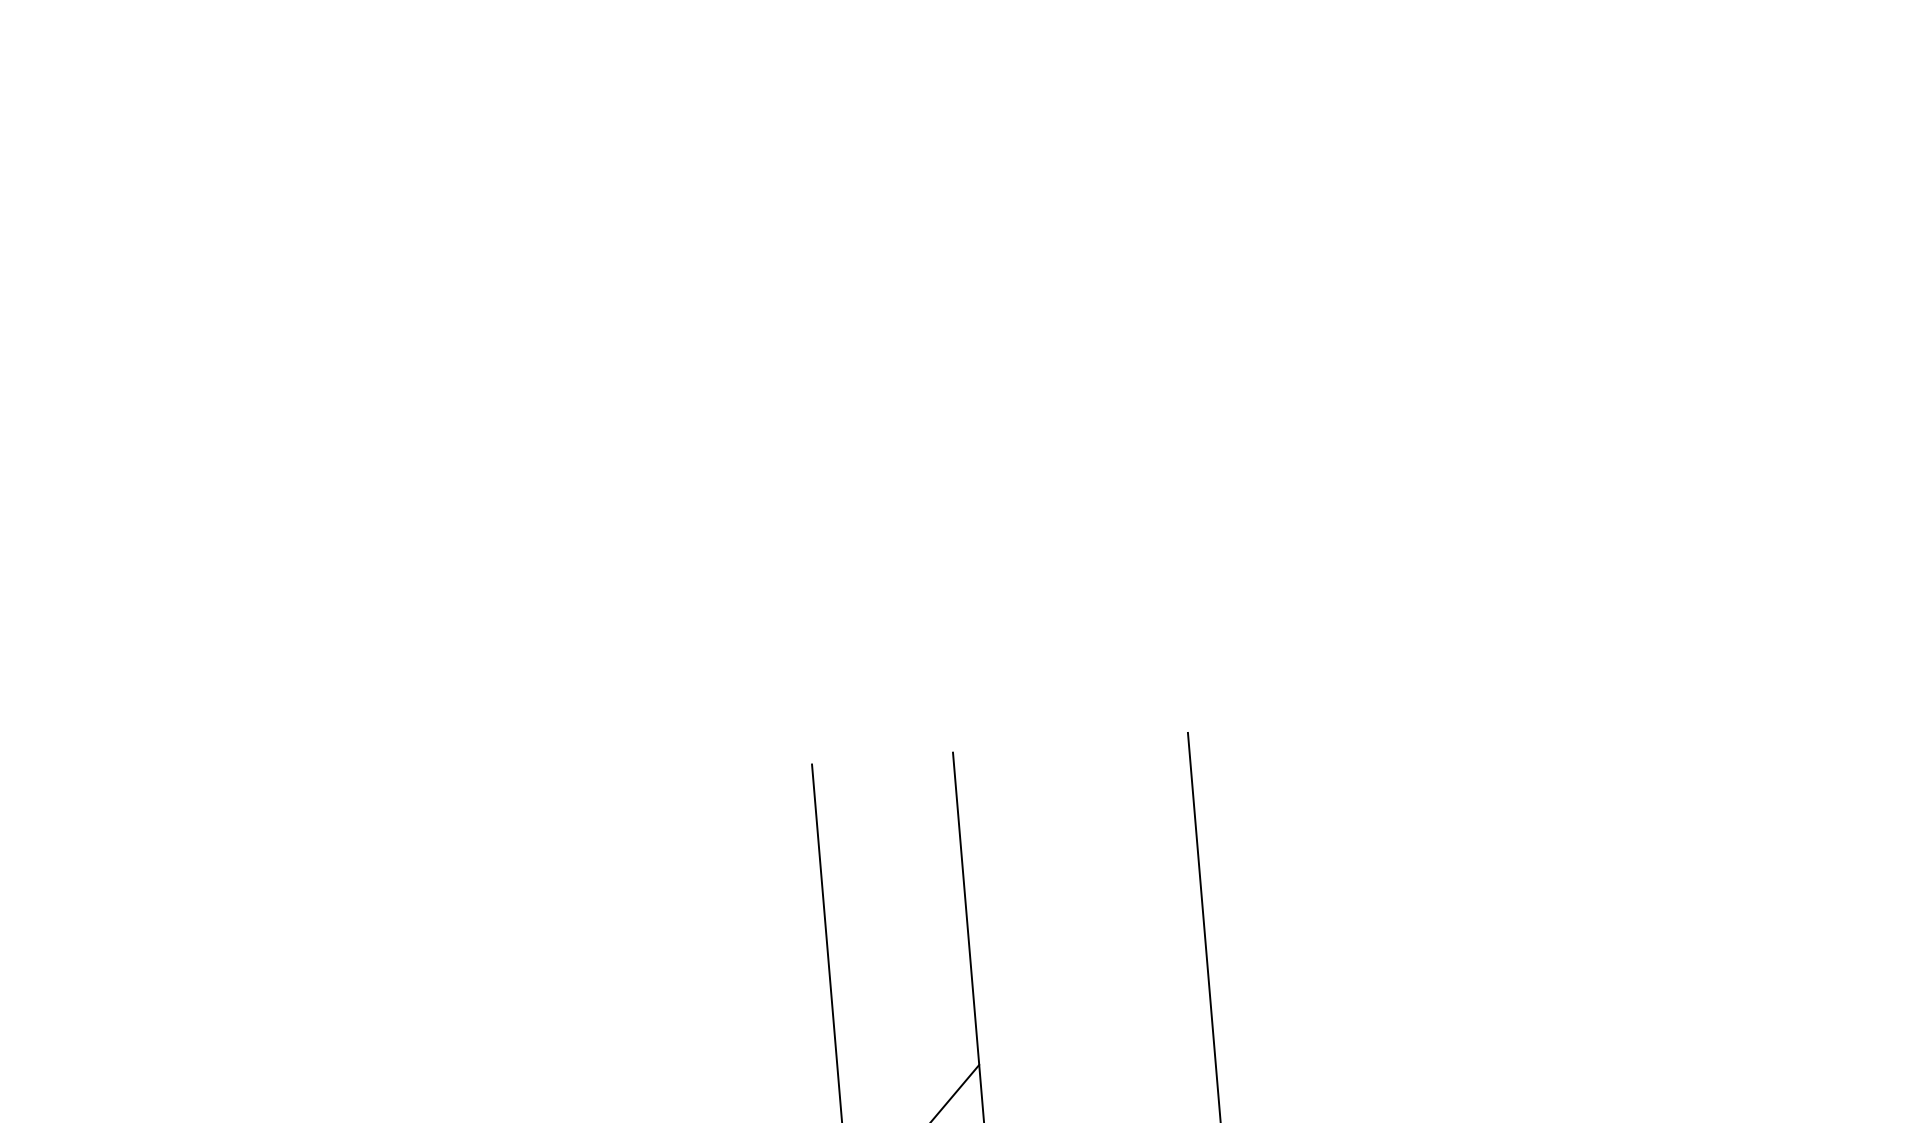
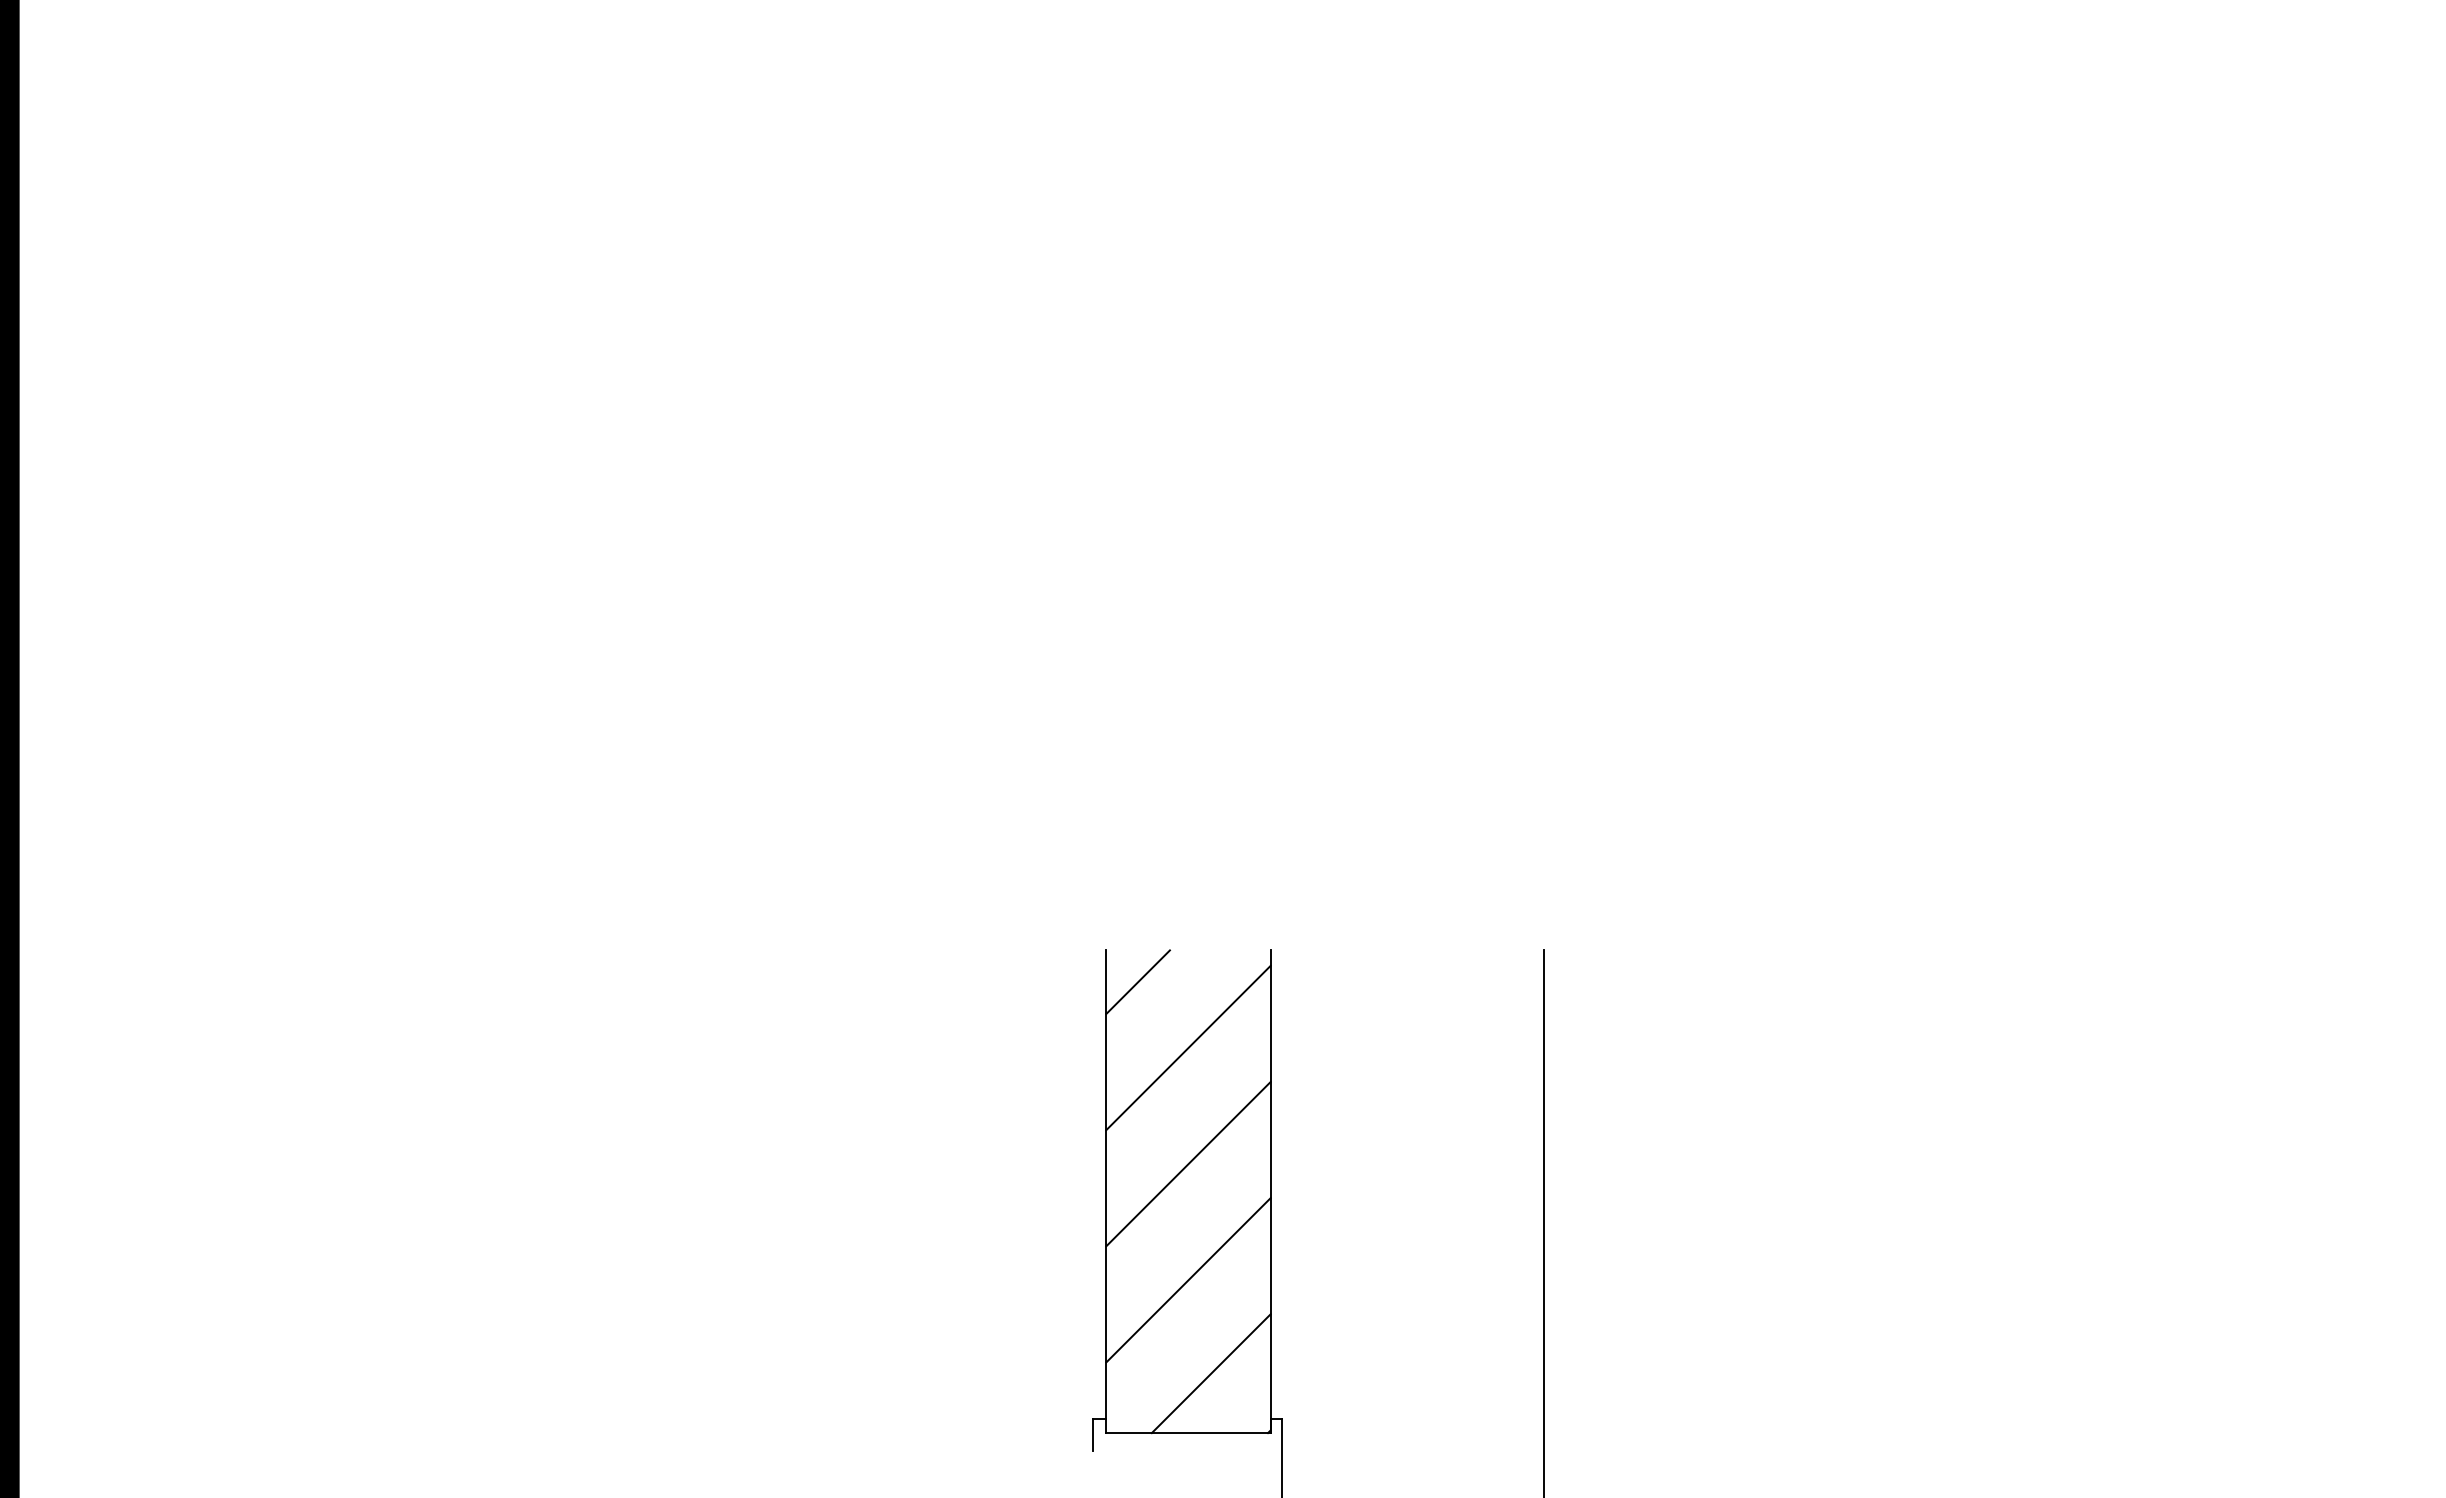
line: (840, 788) -> (1137, 981), added
line: (889, 841) -> (1188, 1047), added
line: (897, 941) -> (1188, 1163), added
line: (906, 1041) -> (1188, 1280), added

